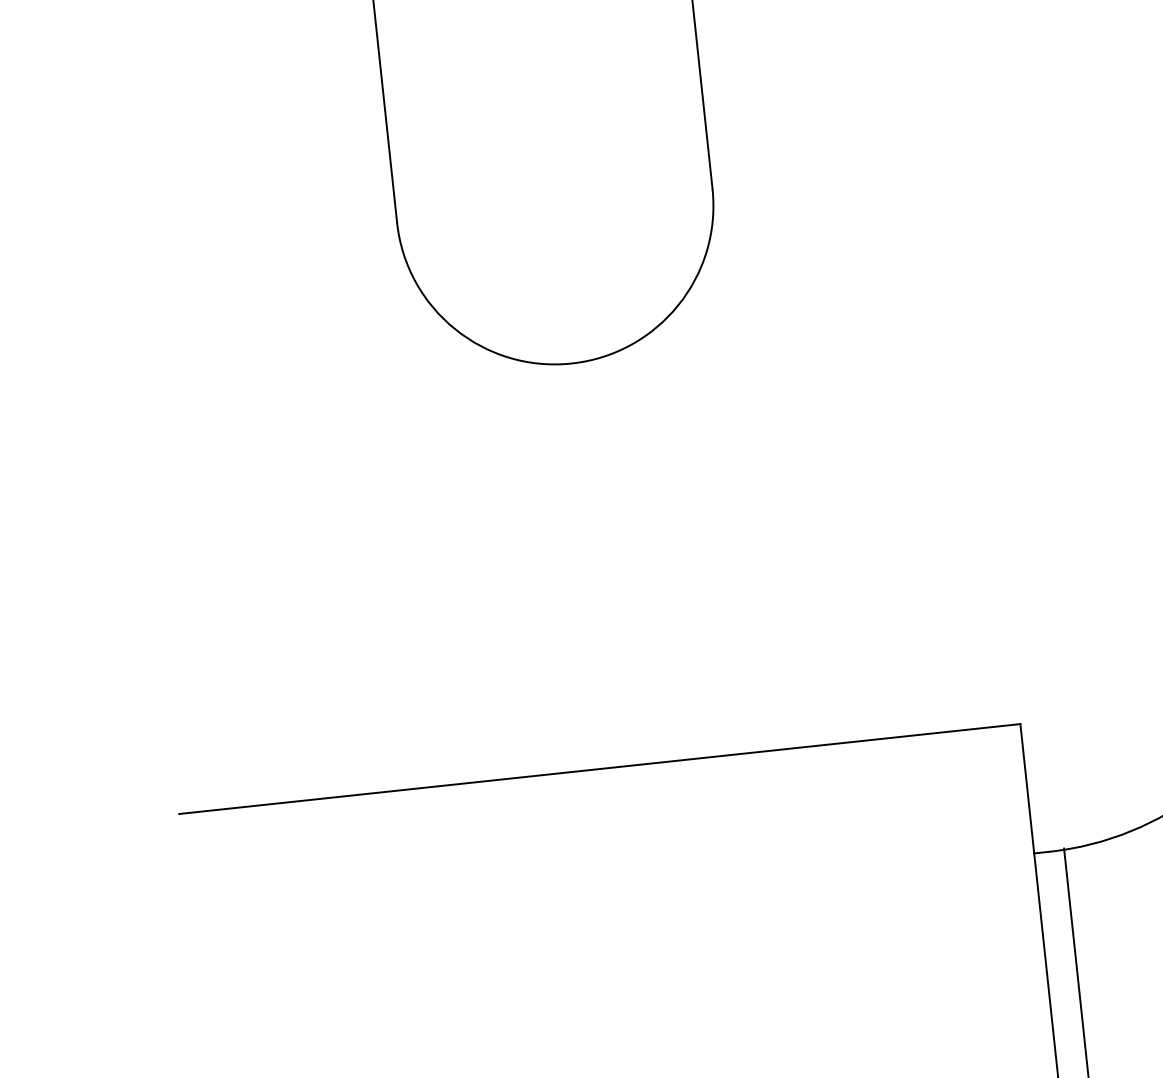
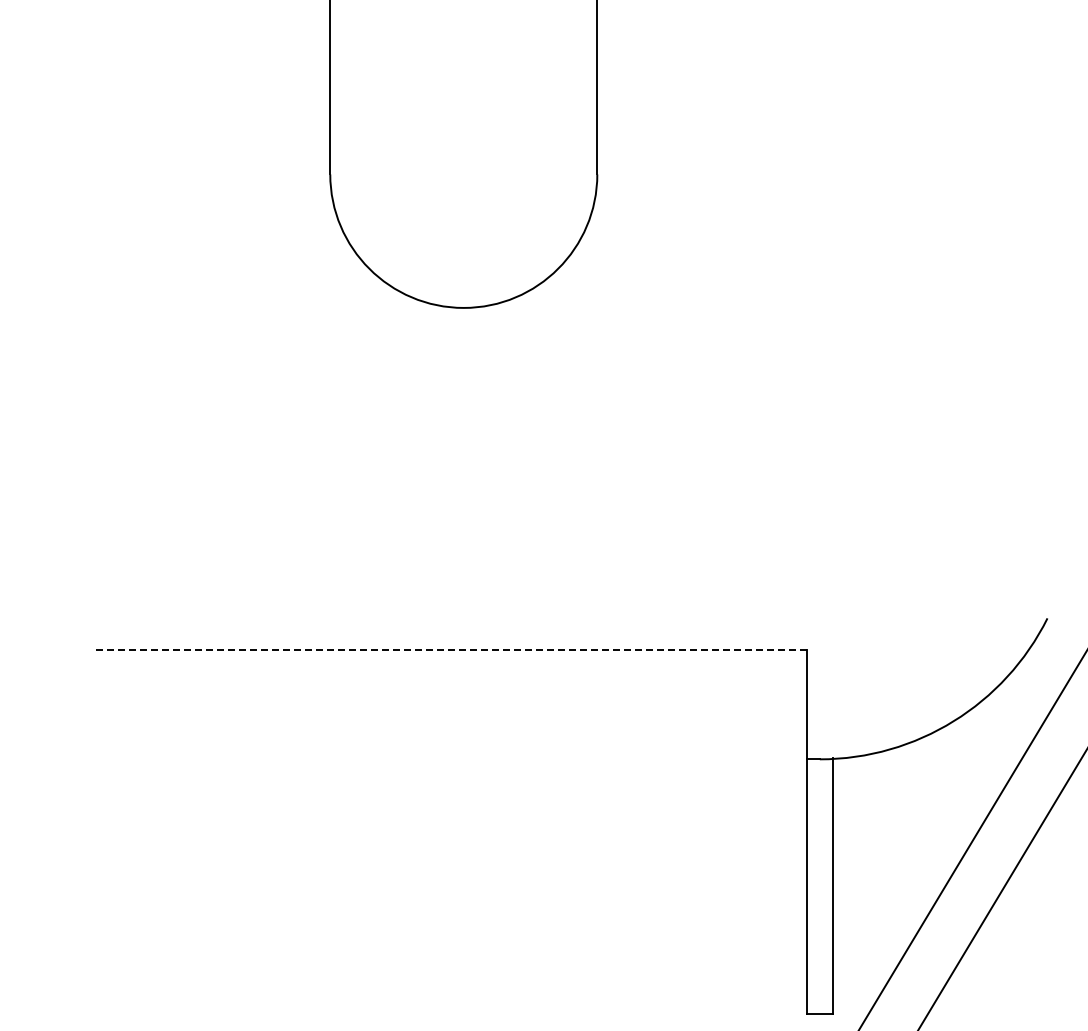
line: (599, 768) -> (450, 649), solid -> dashed

